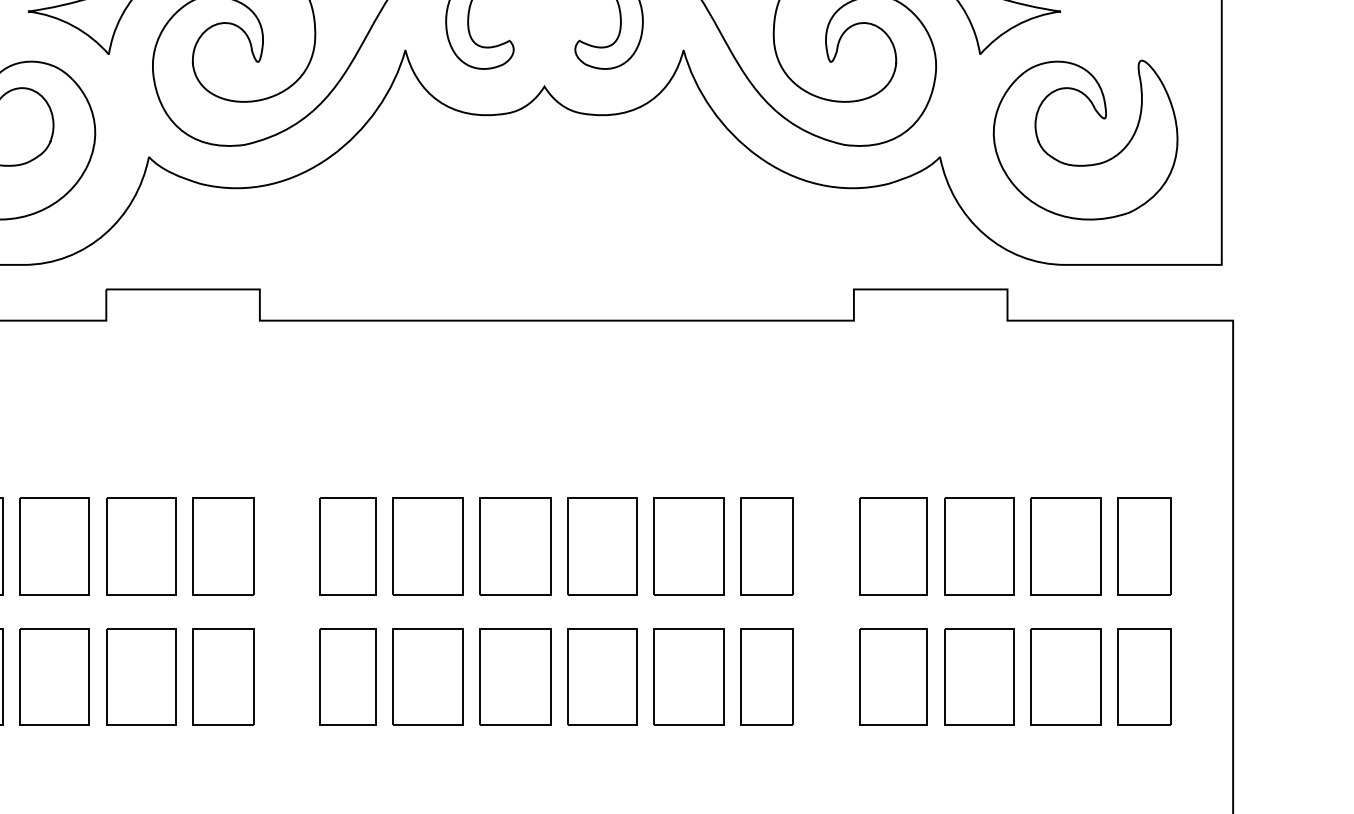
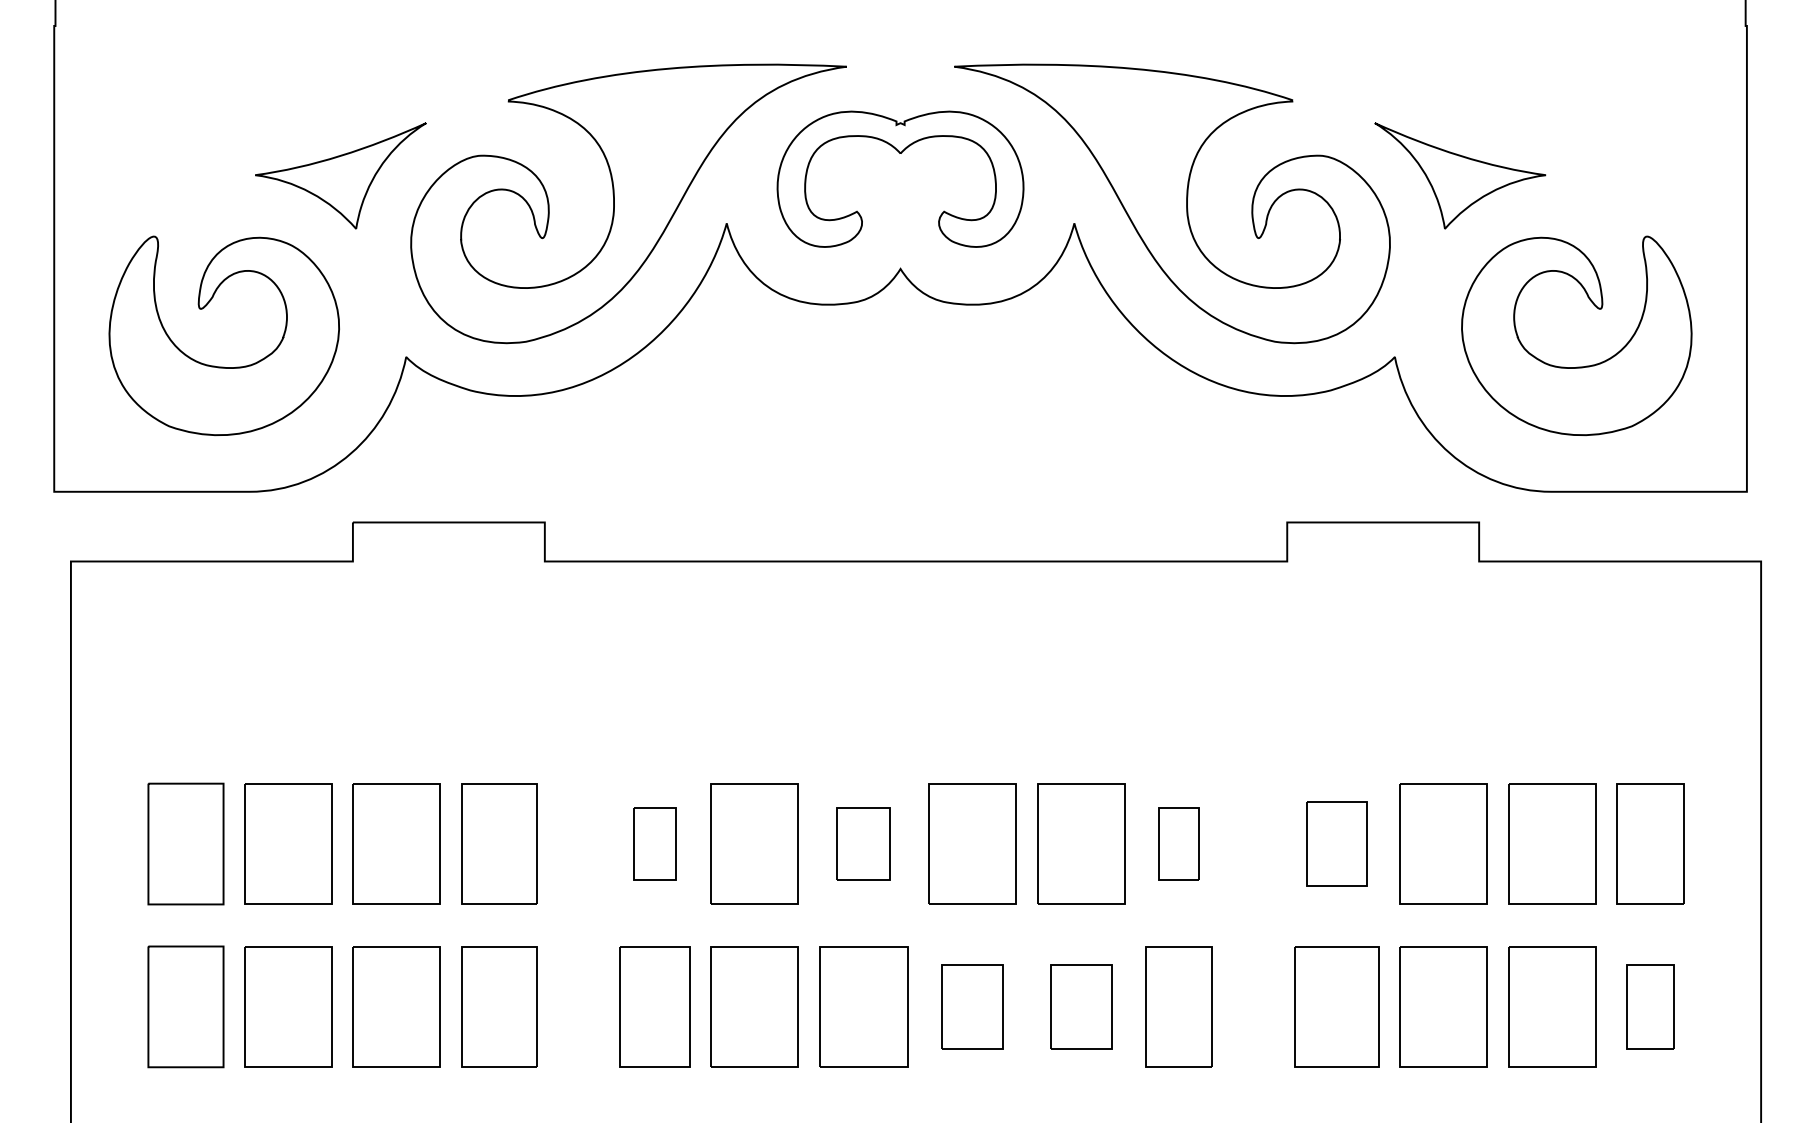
part: (347, 546) -> (654, 843), size x0.6
part: (514, 546) -> (863, 843), size x0.6
part: (766, 546) -> (1178, 843), size x0.6
part: (893, 546) -> (1336, 843), size x0.7
part: (602, 676) -> (972, 1006), size x0.7
part: (689, 676) -> (1081, 1006), size x0.7
part: (1144, 676) -> (1650, 1006), size x0.7

